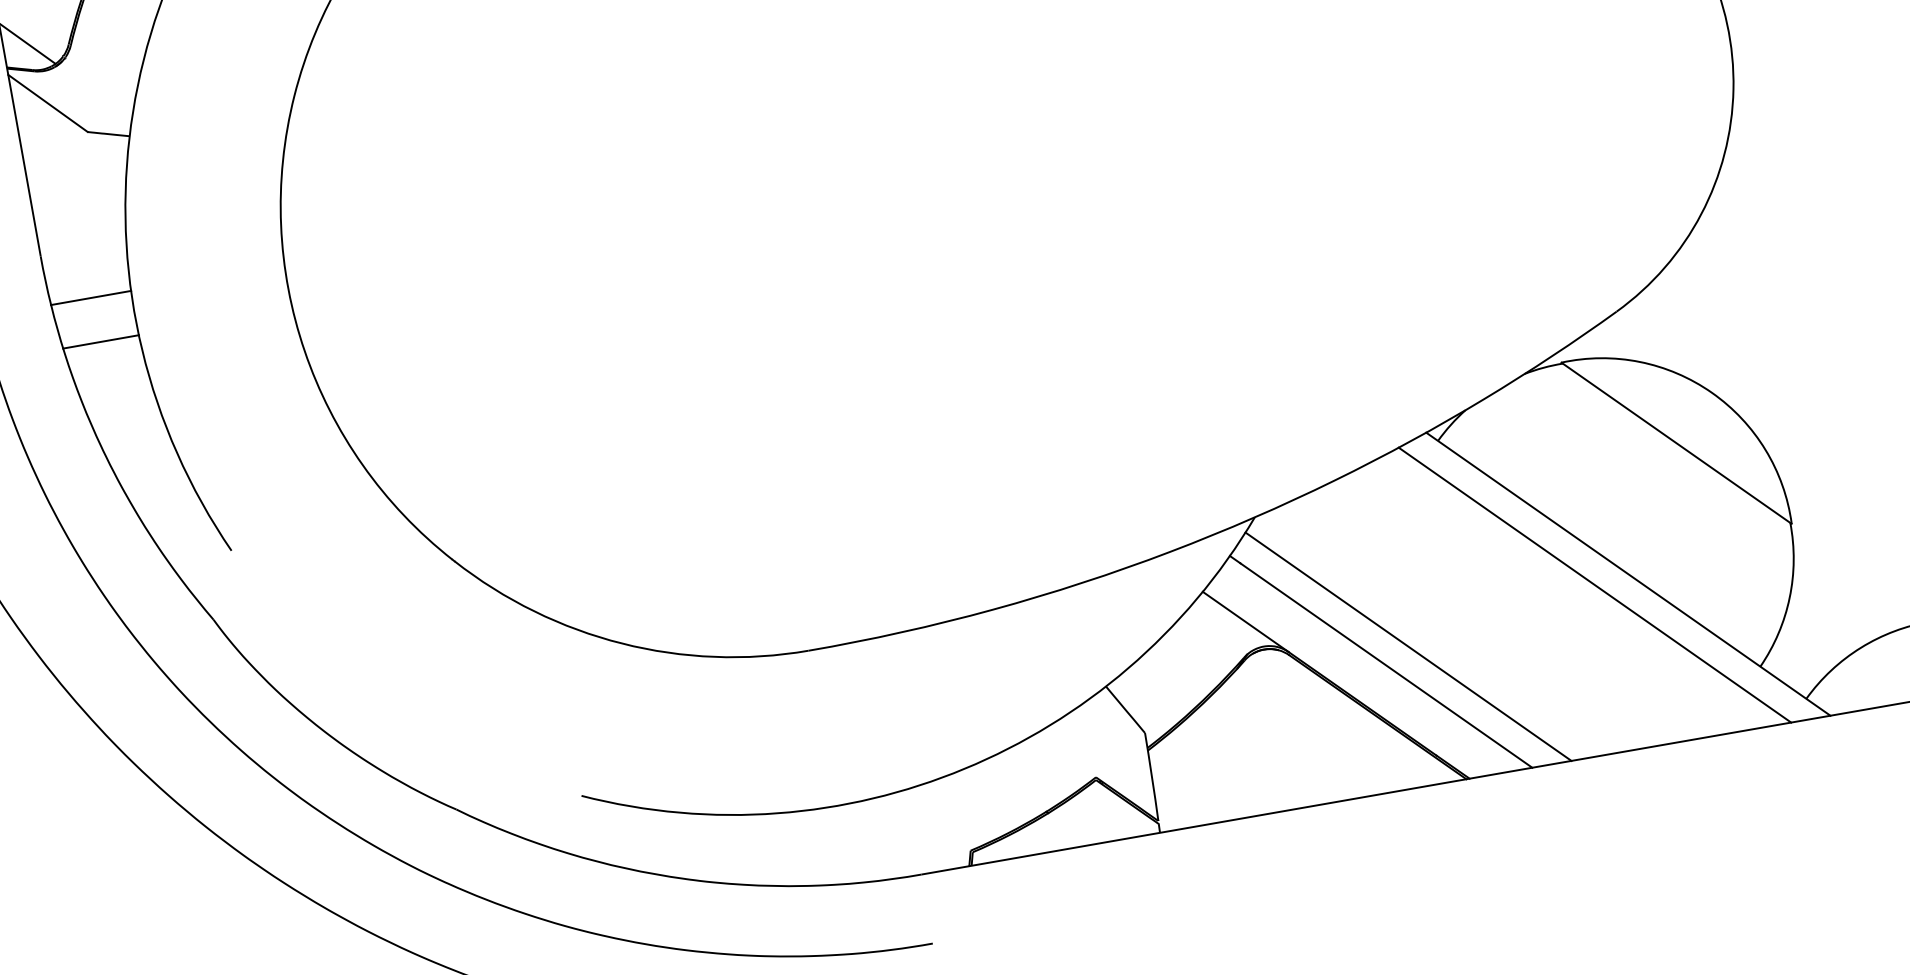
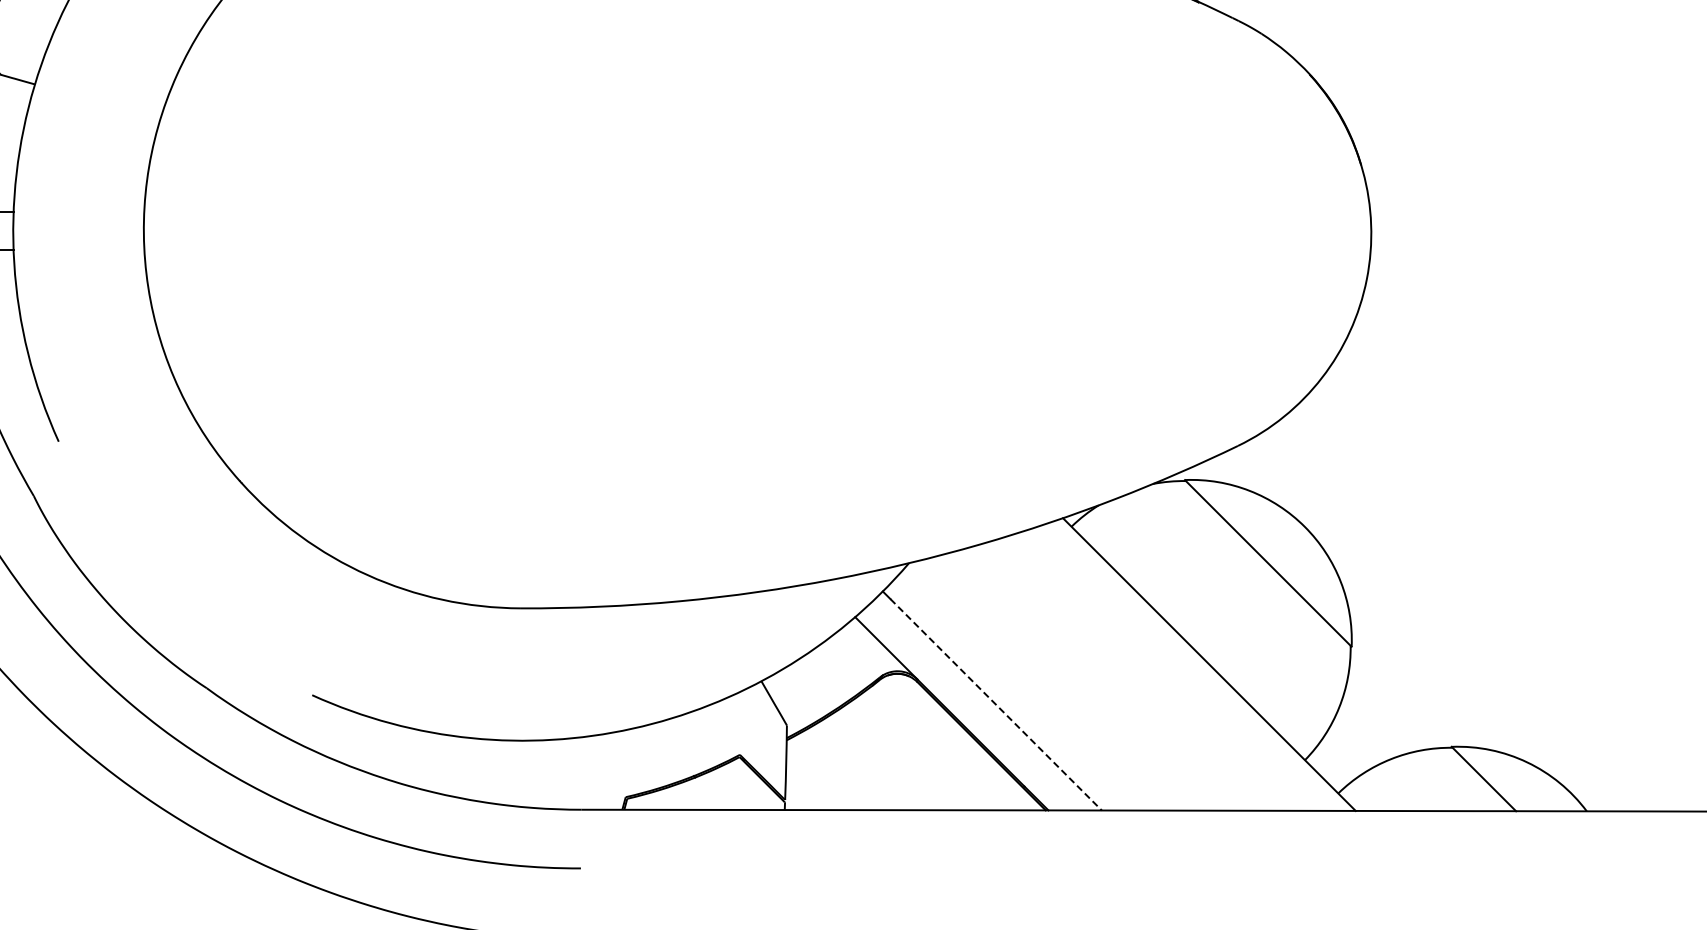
line: (1595, 584) -> (1180, 668), removed
line: (1408, 646) -> (1017, 692), removed
line: (1386, 665) -> (996, 704), solid -> dashed

